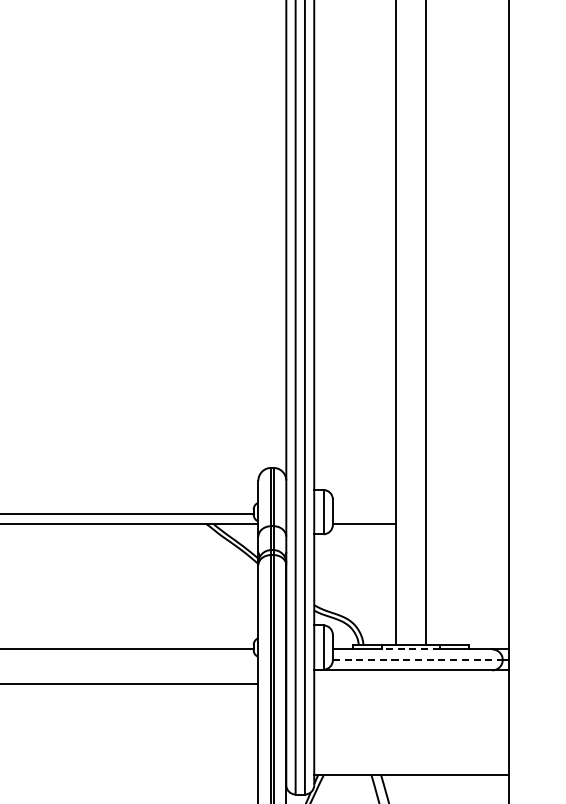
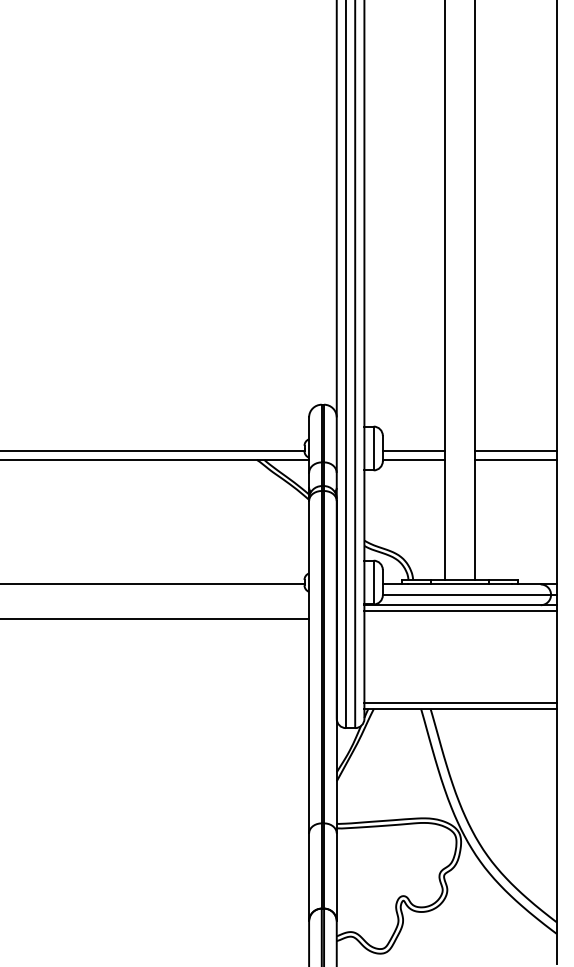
line: (363, 514) -> (413, 450), added
line: (466, 514) -> (515, 450), added
line: (466, 524) -> (515, 460), added
line: (411, 649) -> (460, 584), dashed -> solid
line: (418, 659) -> (467, 594), dashed -> solid
line: (411, 675) -> (460, 610), added
line: (411, 769) -> (460, 703), added

